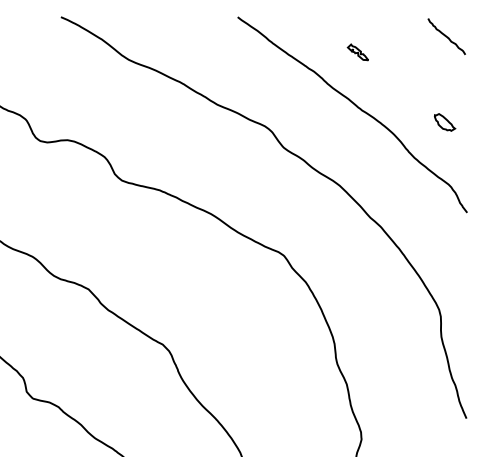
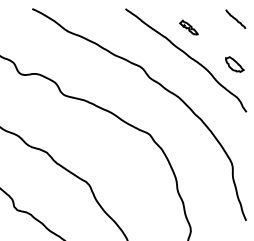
part: (357, 52) -> (188, 27), size x1.67
part: (444, 122) -> (234, 64), size x1.67

